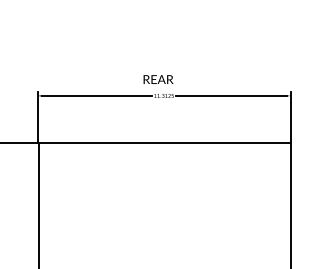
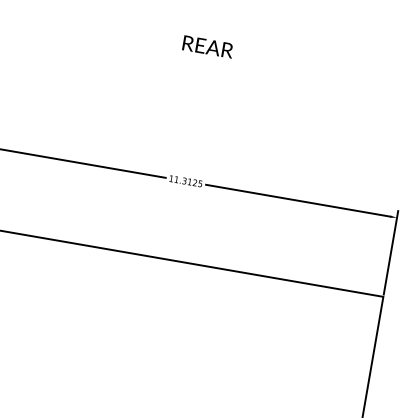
text: (158, 79) -> (208, 46), moved

